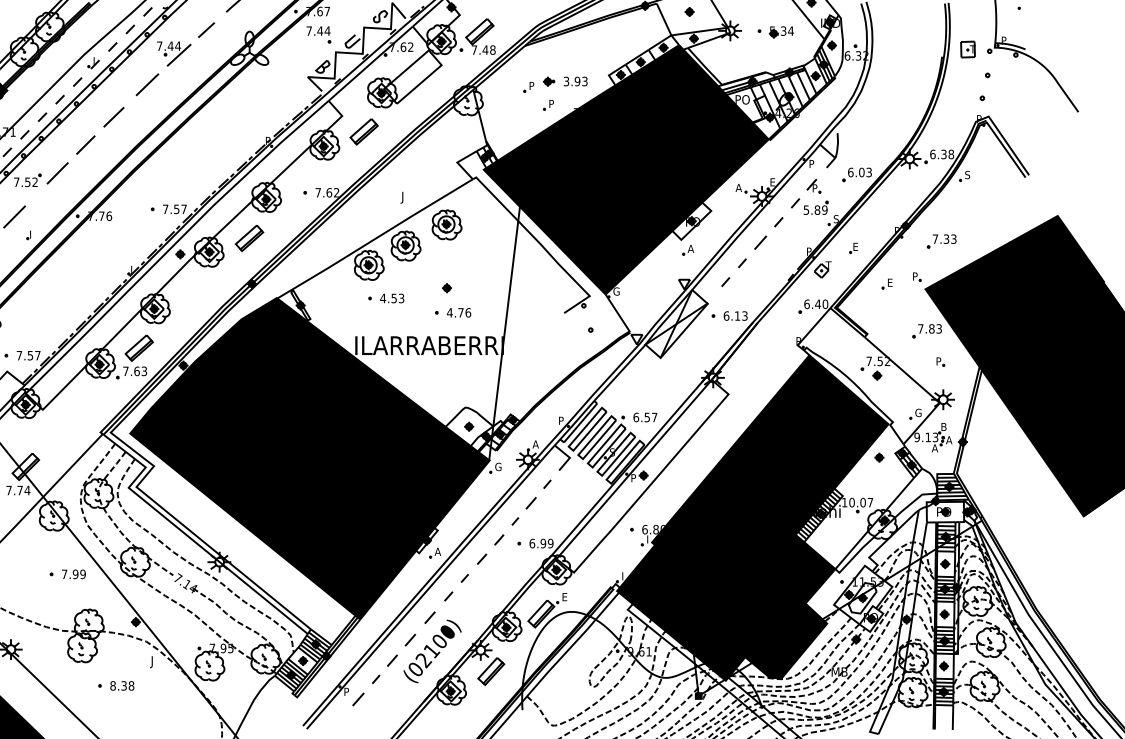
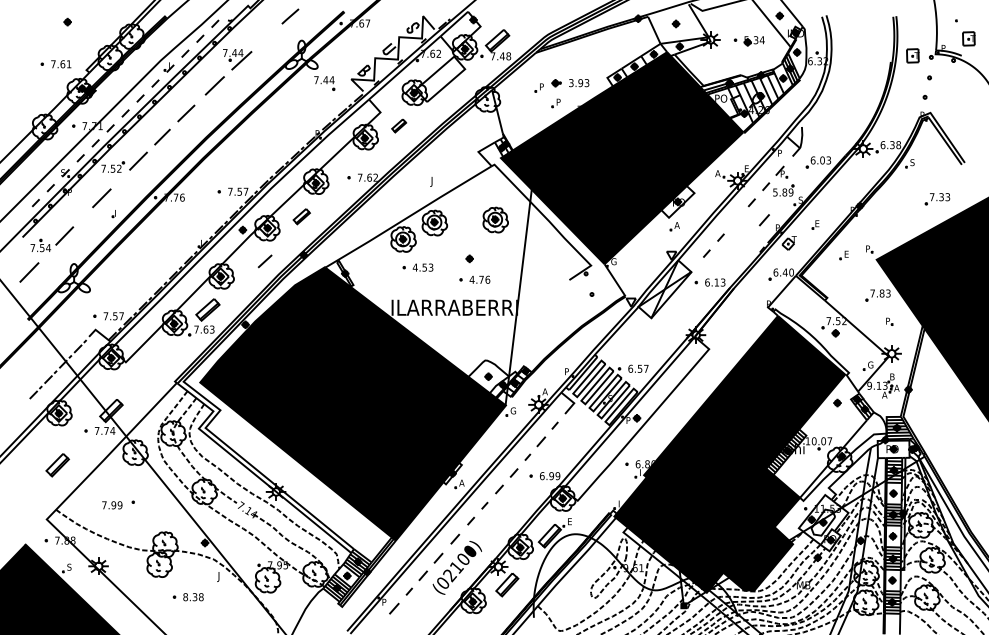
part: (1033, 29) -> (968, 38), added
line: (205, 30) -> (264, 261), moved
part: (318, 34) -> (324, 83), moved
part: (363, 131) -> (398, 125), size x0.6
part: (446, 224) -> (495, 219), moved
part: (249, 238) -> (301, 216), size x0.7
part: (941, 241) -> (937, 199), moved
line: (759, 243) -> (763, 220), moved
text: (74, 574) -> (112, 505), moved

